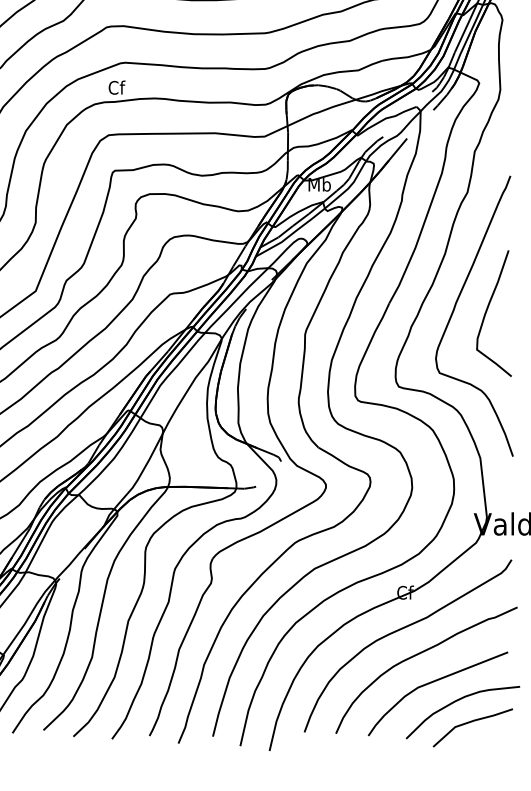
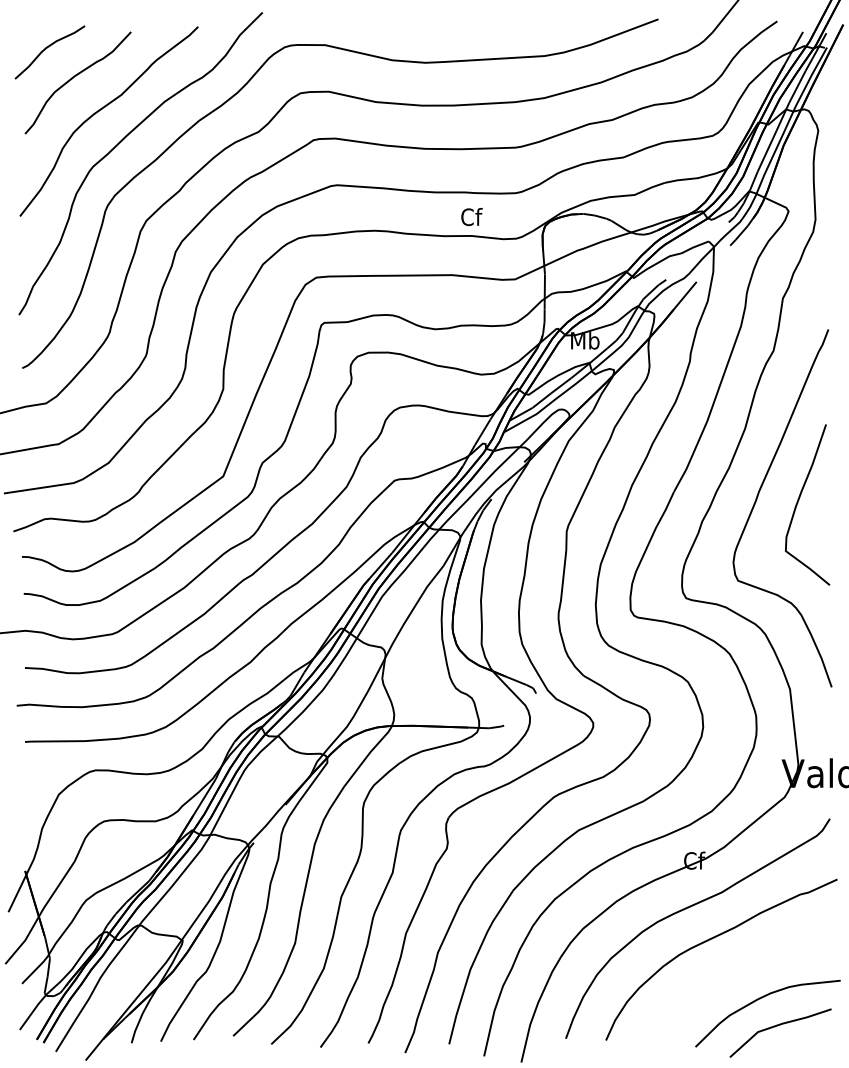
text: (116, 88) -> (471, 217), moved
curve: (432, 682) -> (729, 975), removed

